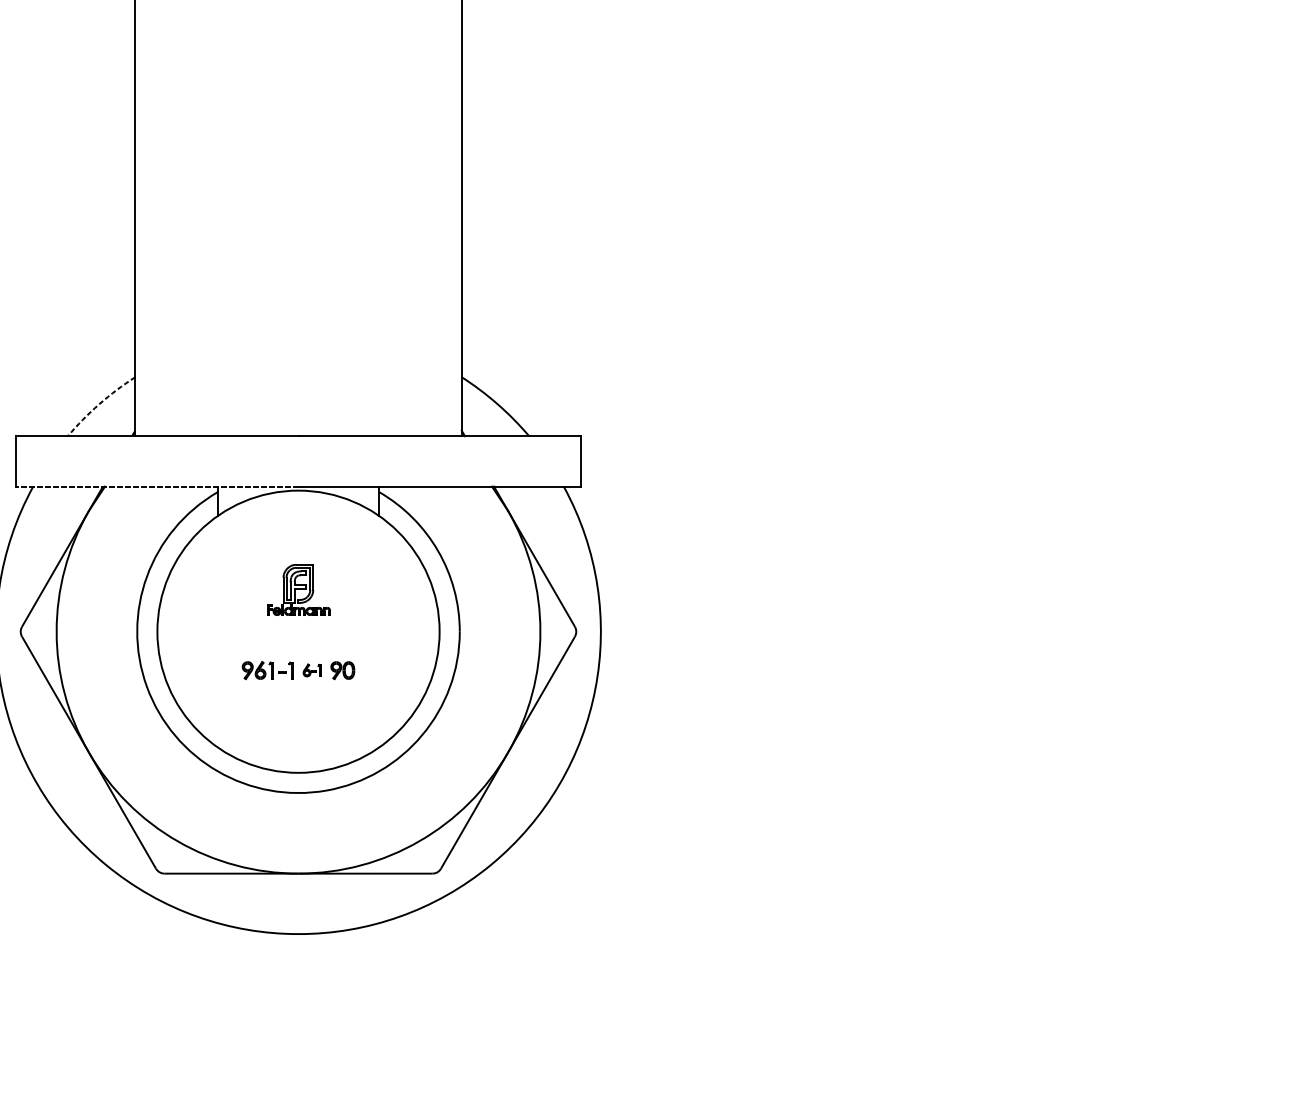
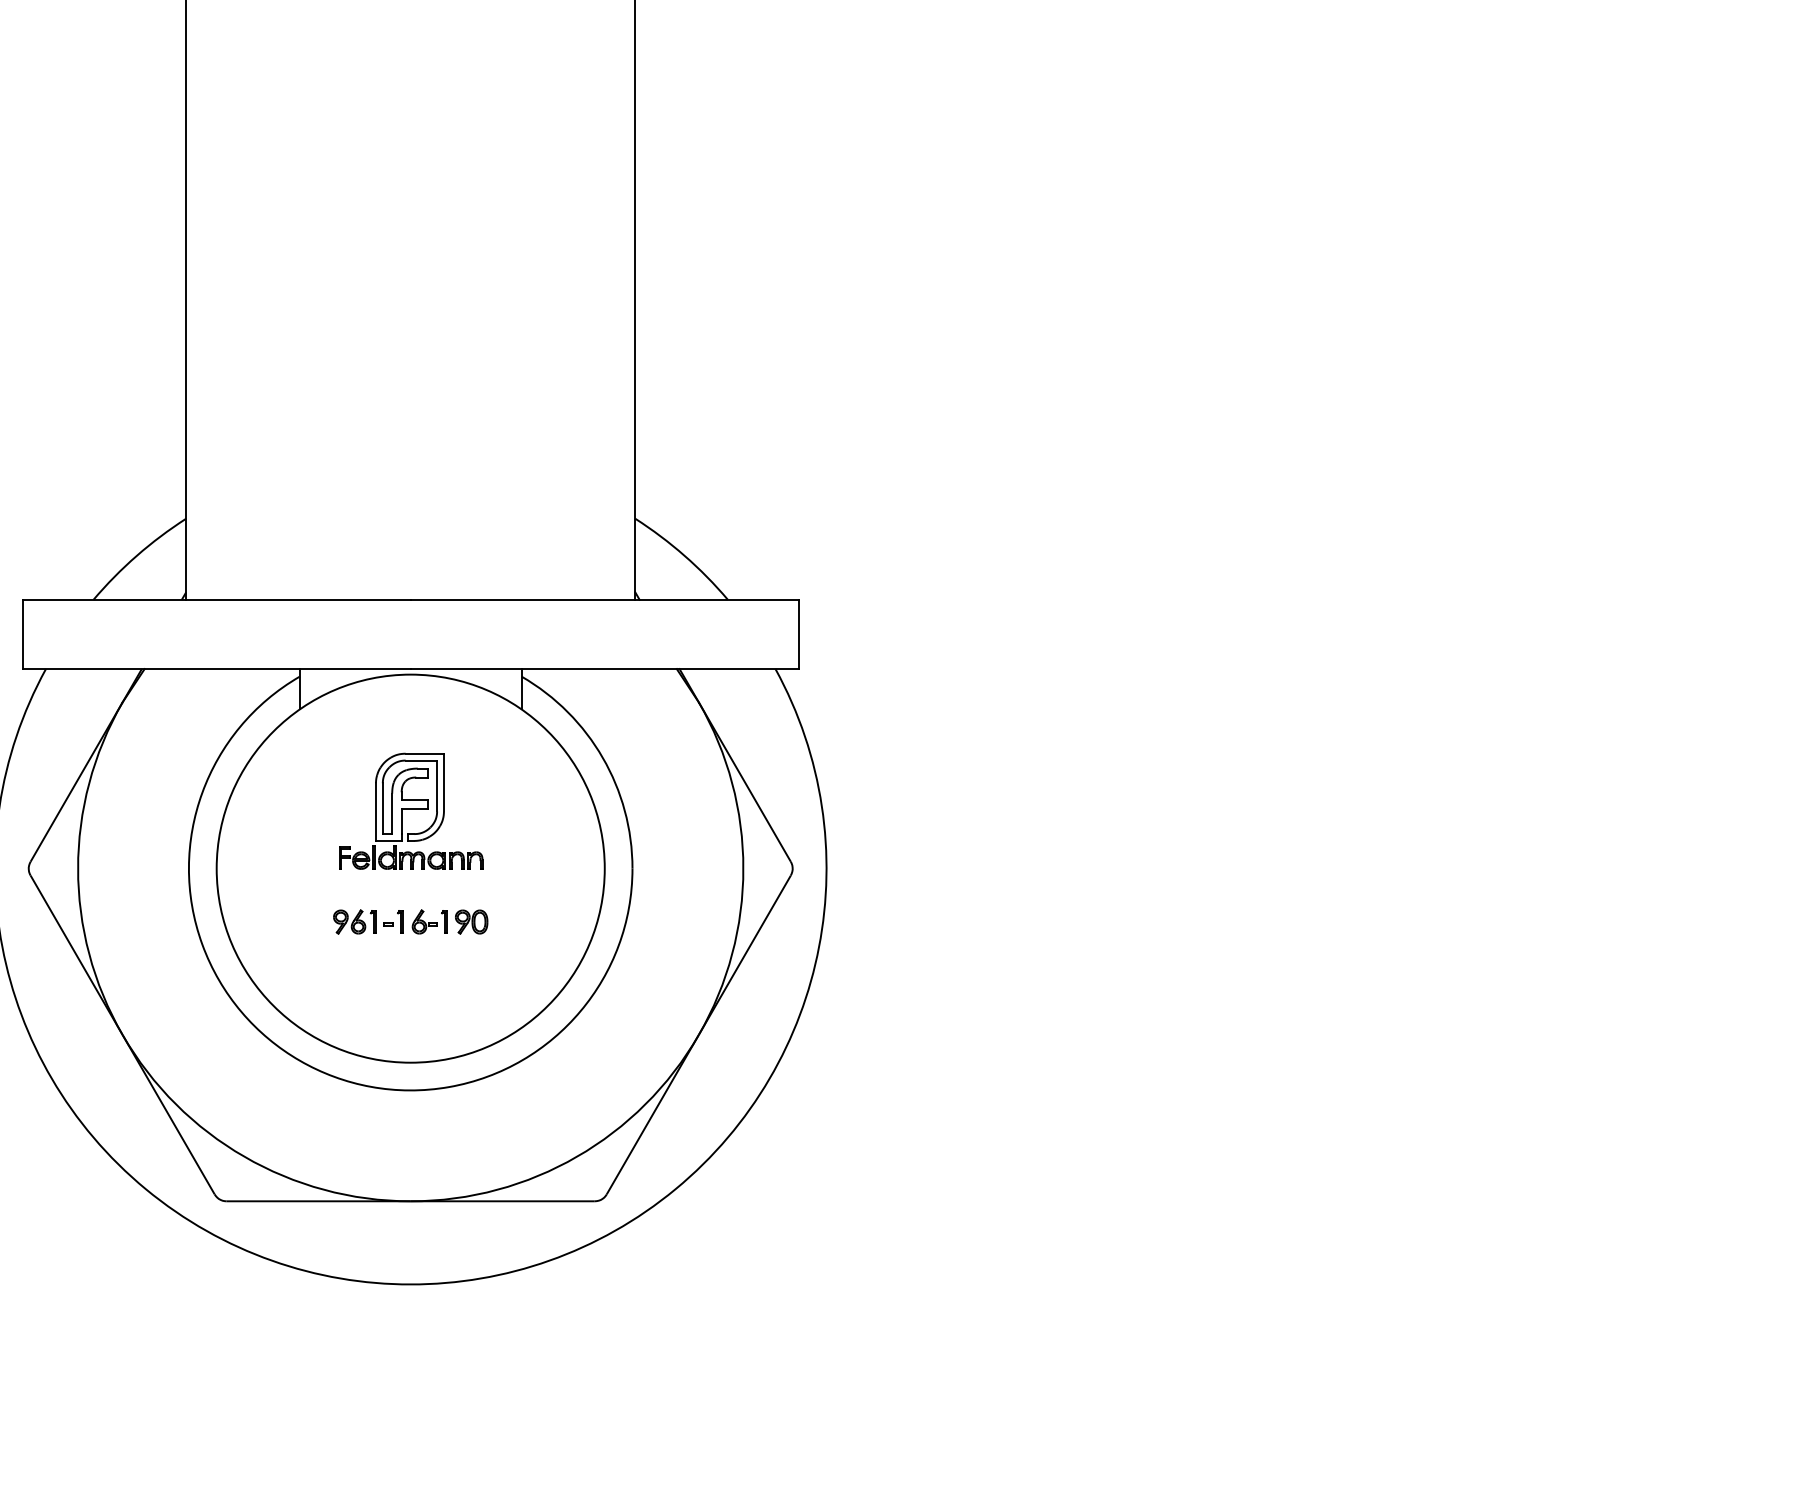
arc: (99, 404) -> (136, 555), dashed -> solid
line: (157, 486) -> (216, 669), dashed -> solid
part: (299, 589) -> (411, 810), size x1.67
part: (312, 670) -> (429, 921), size x1.43

